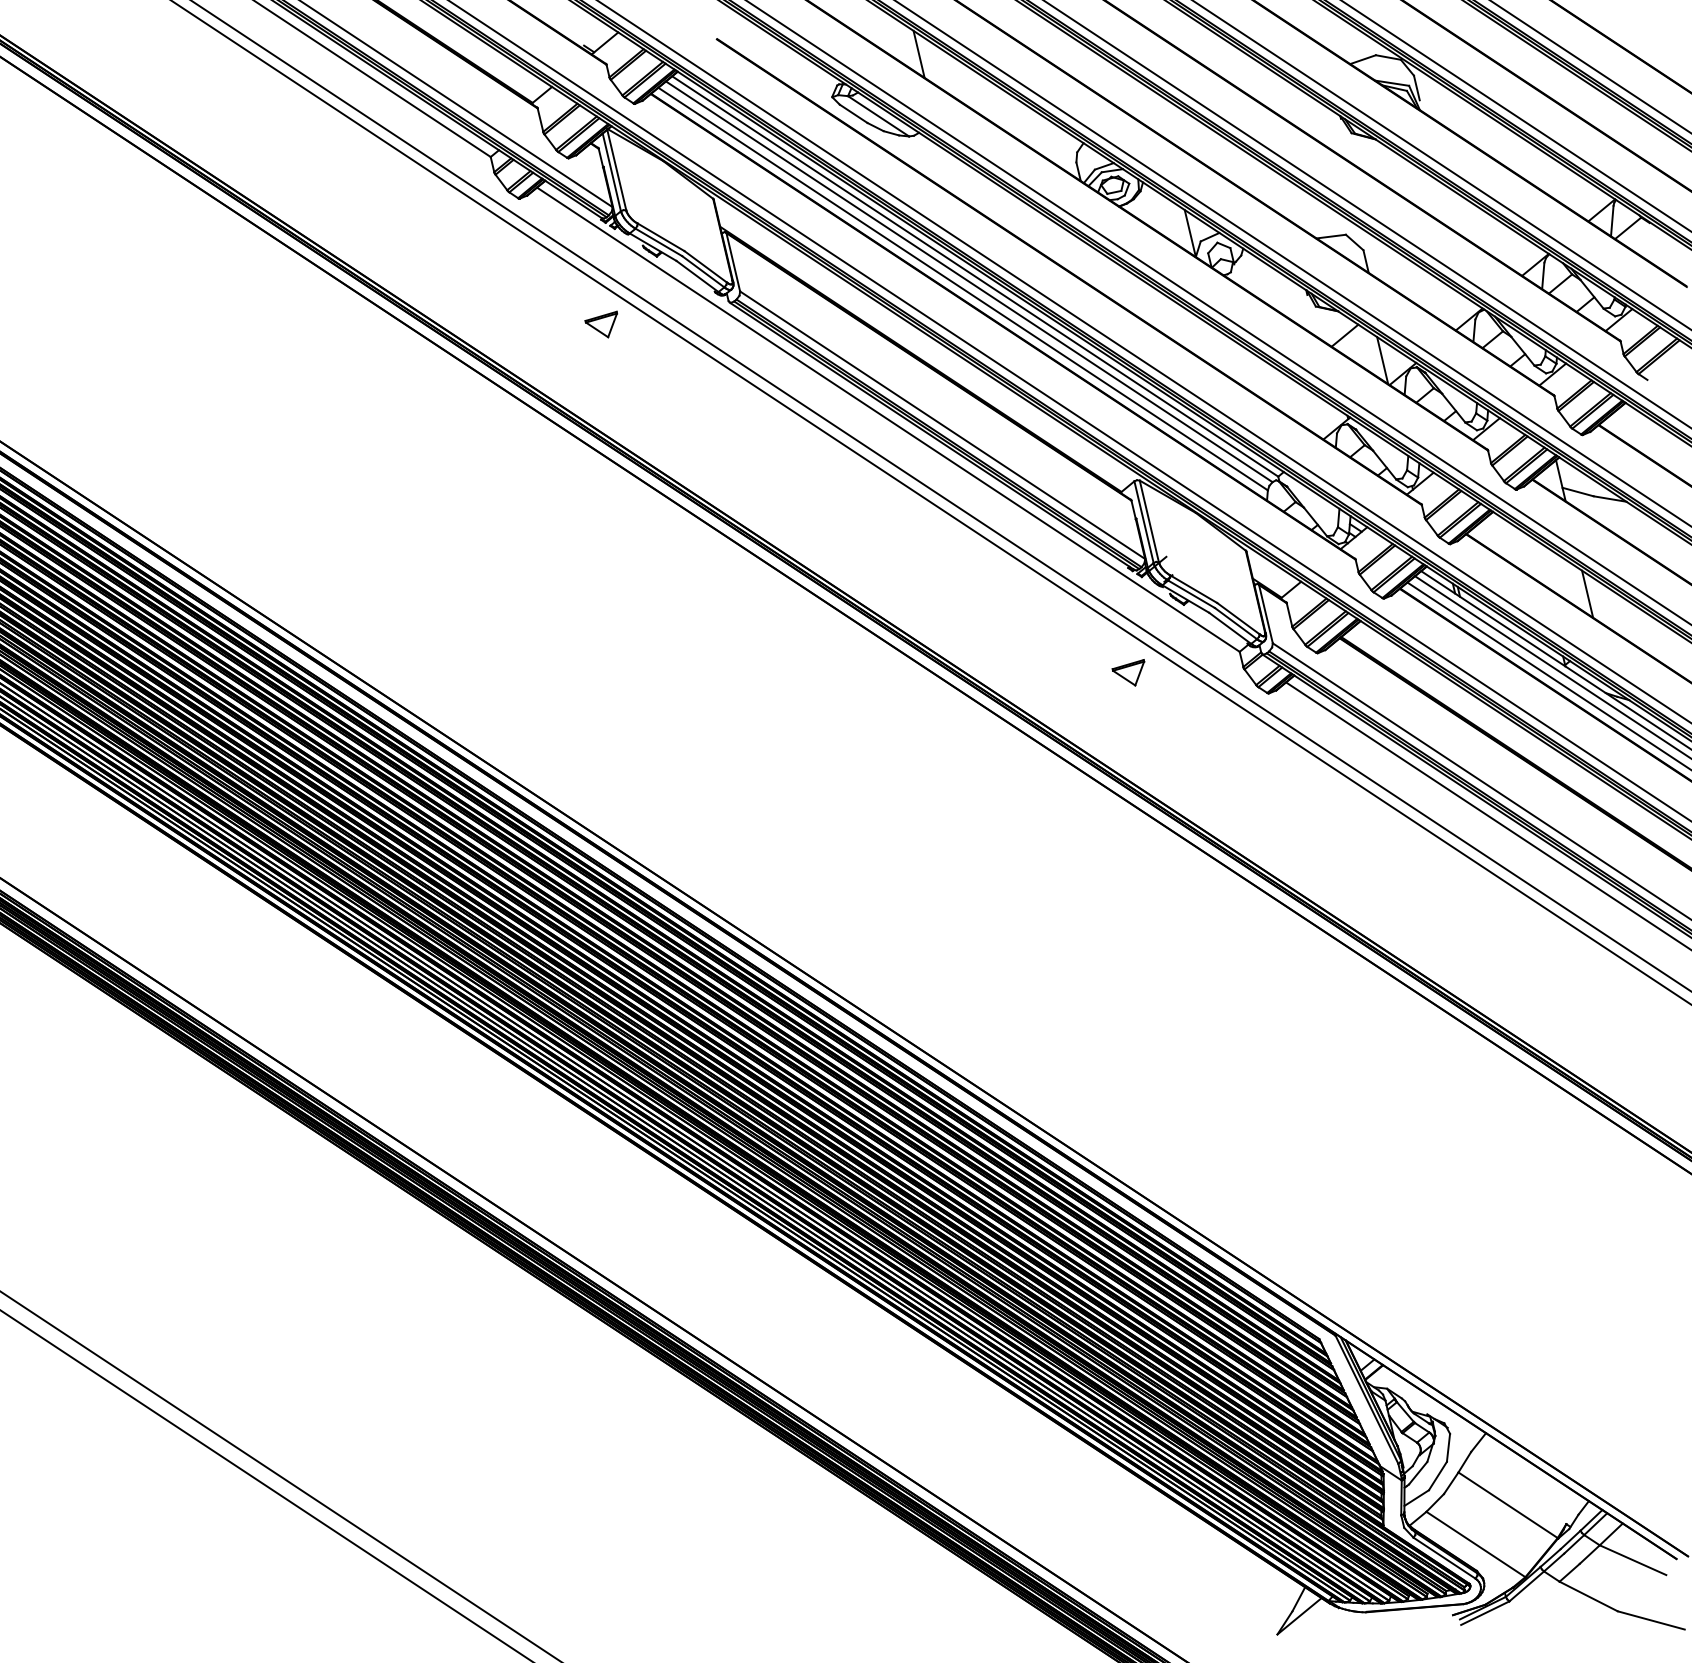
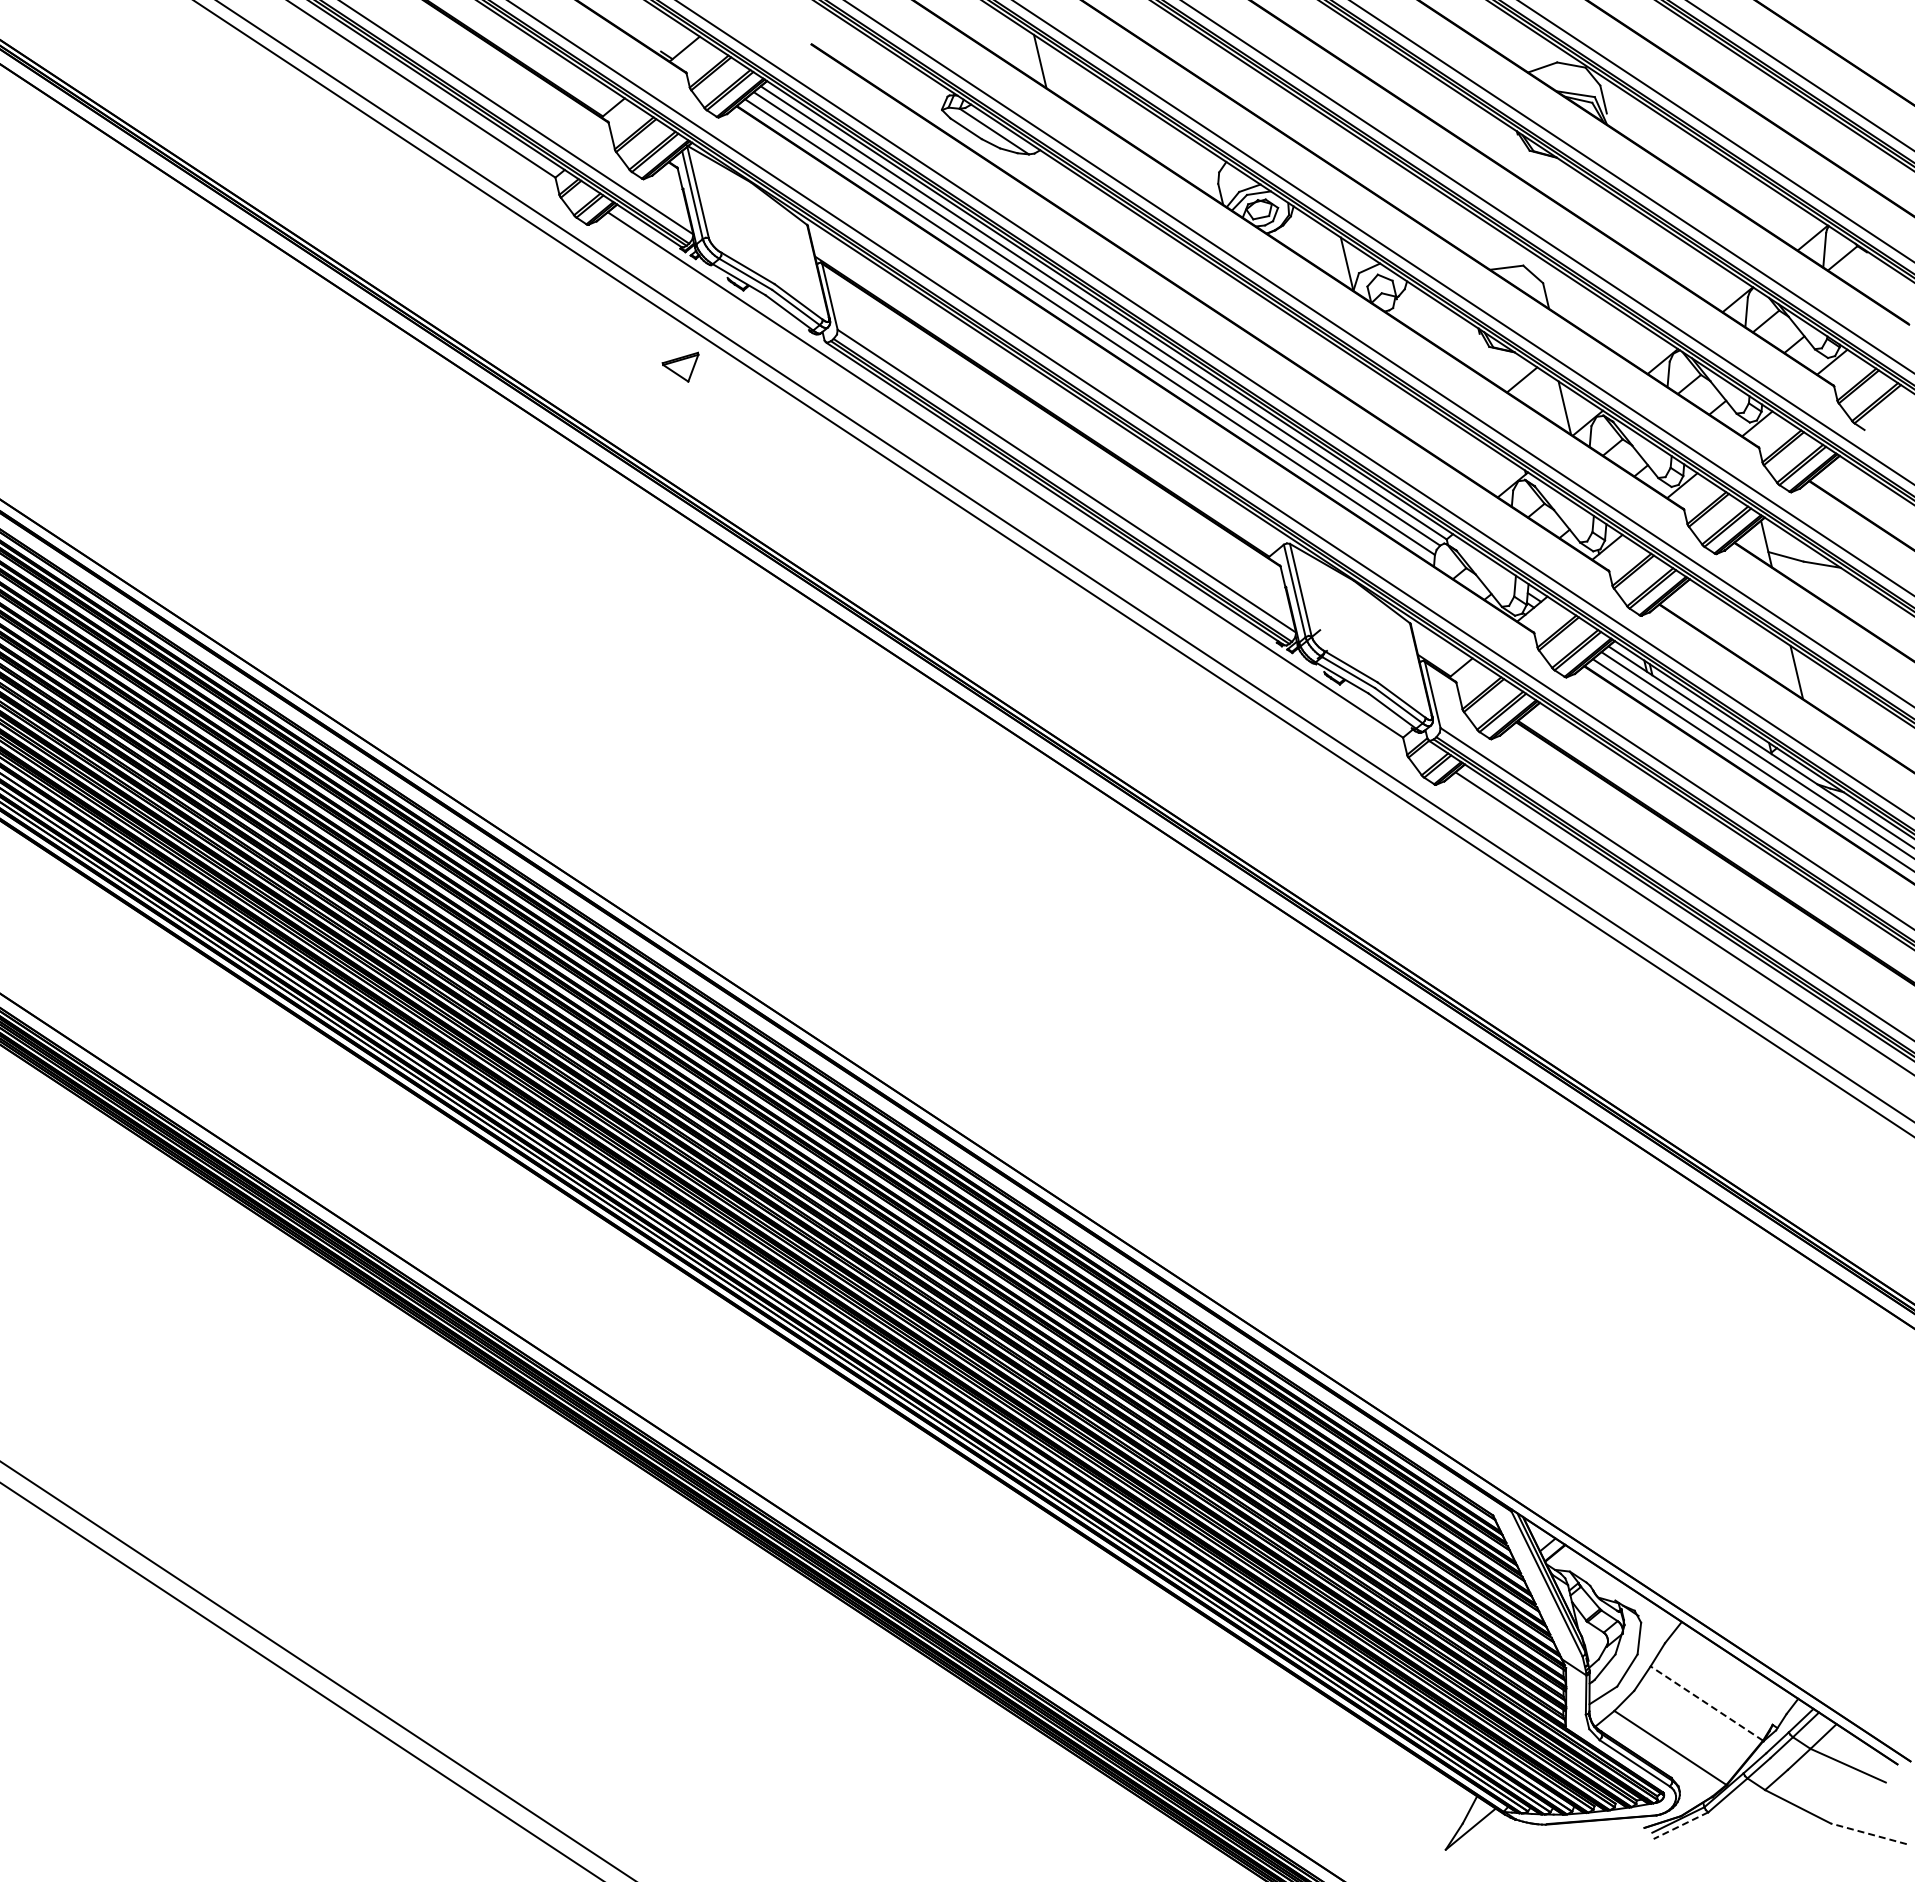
part: (1127, 672) -> (1276, 760), removed
line: (1507, 1505) -> (1706, 1703), solid -> dashed
line: (1484, 1613) -> (1680, 1825), solid -> dashed
line: (1650, 1620) -> (1868, 1833), solid -> dashed

